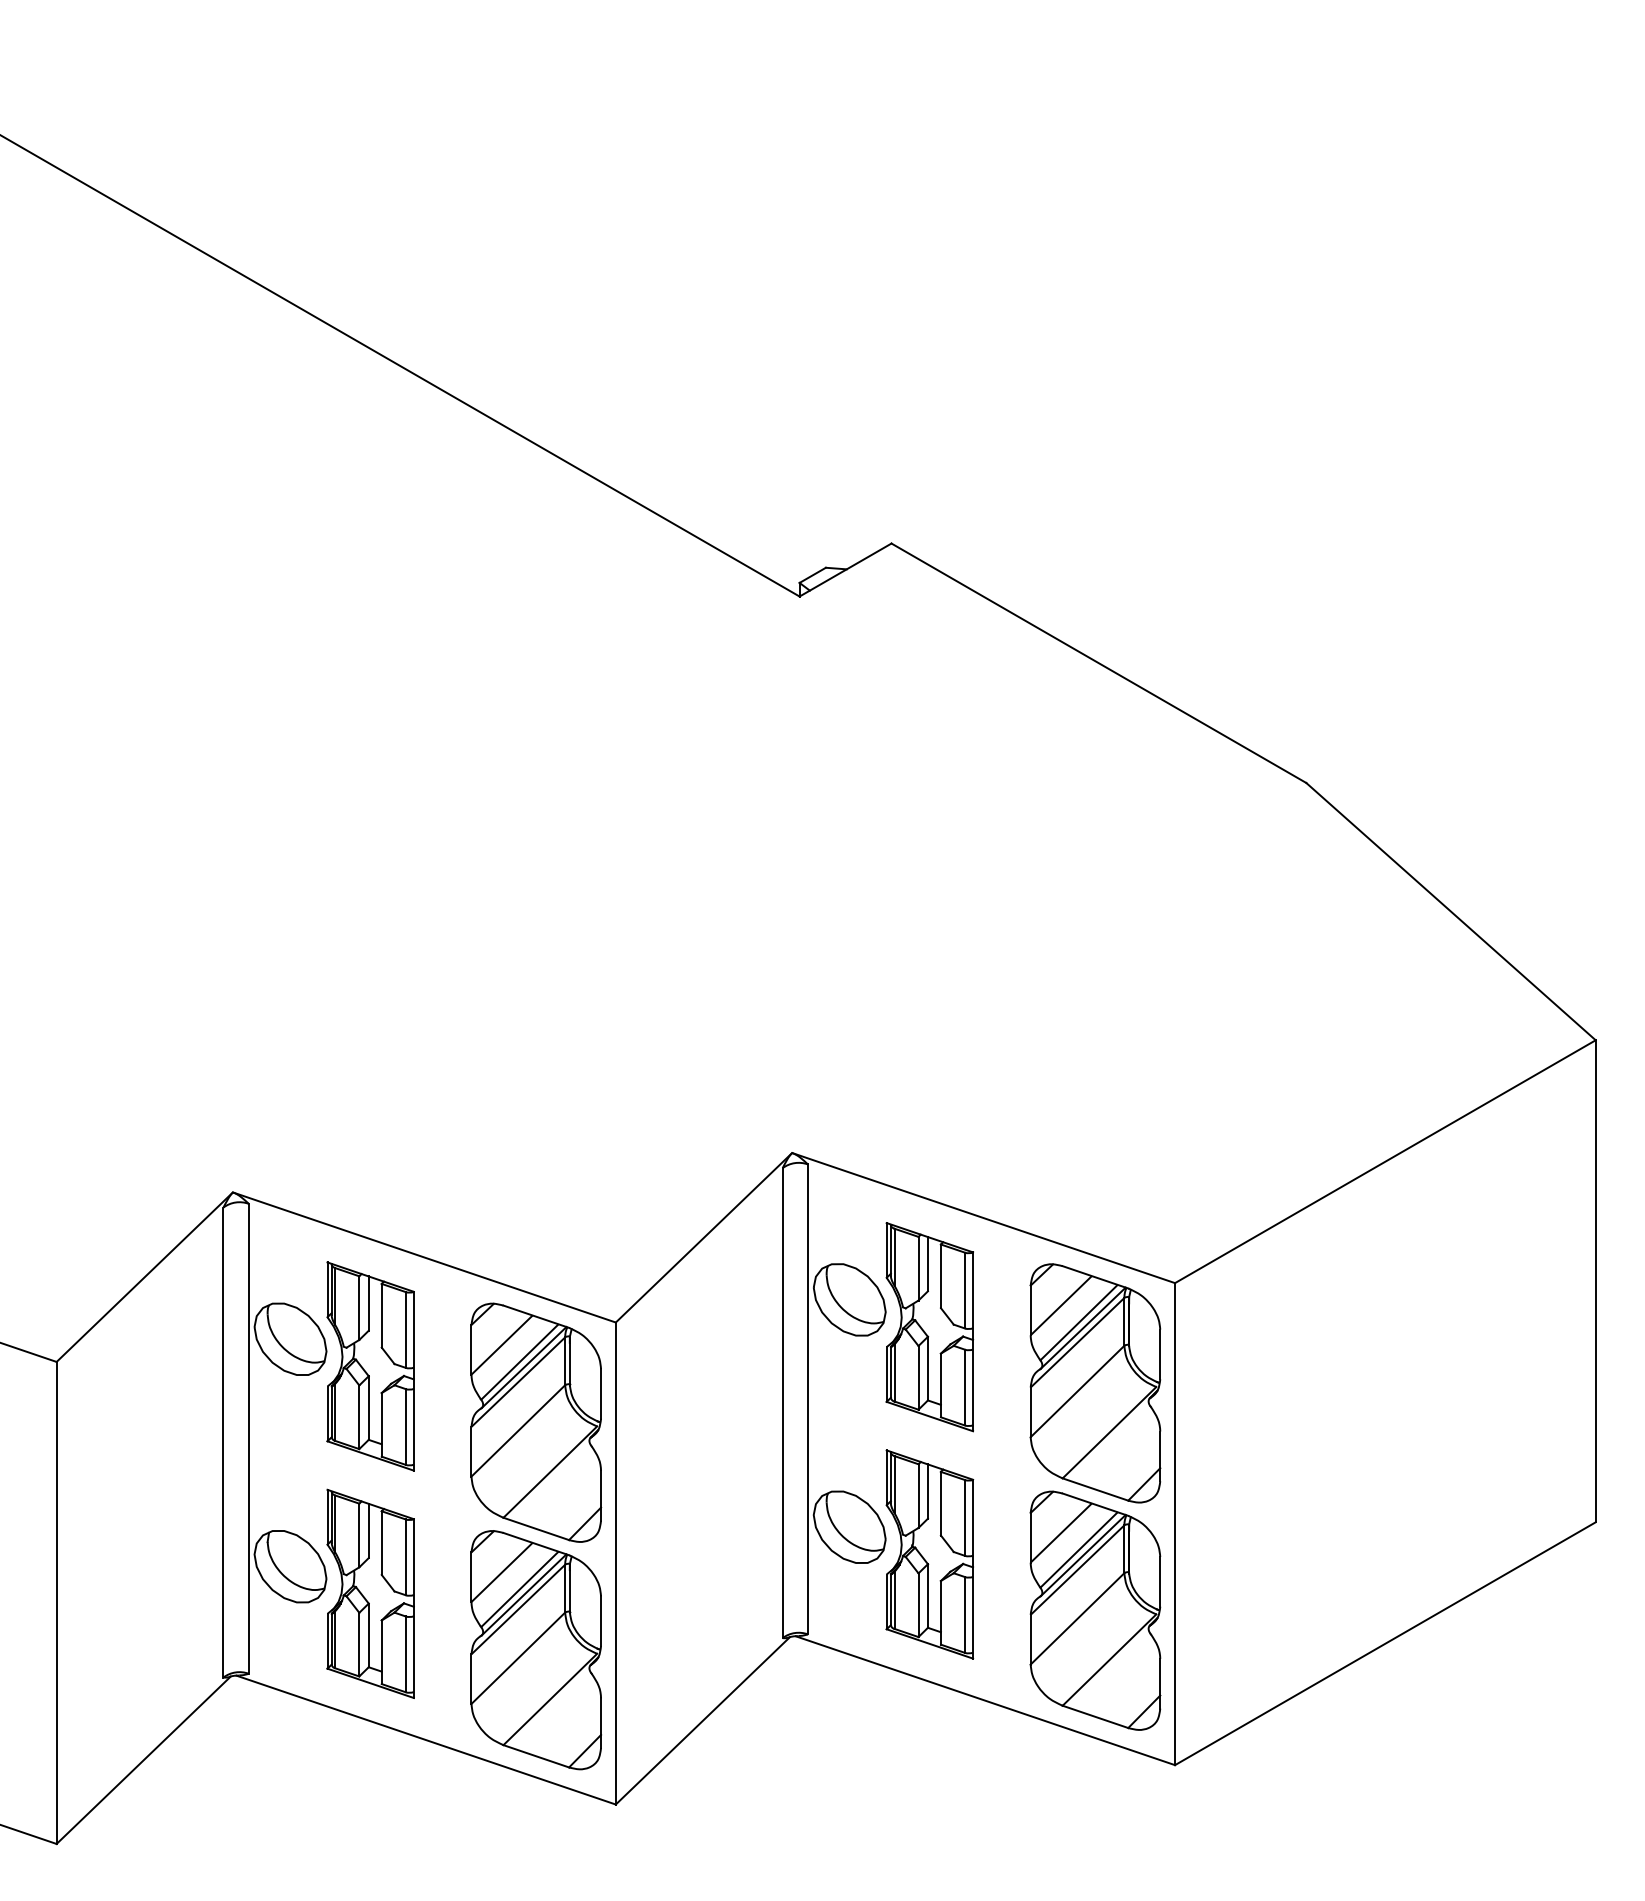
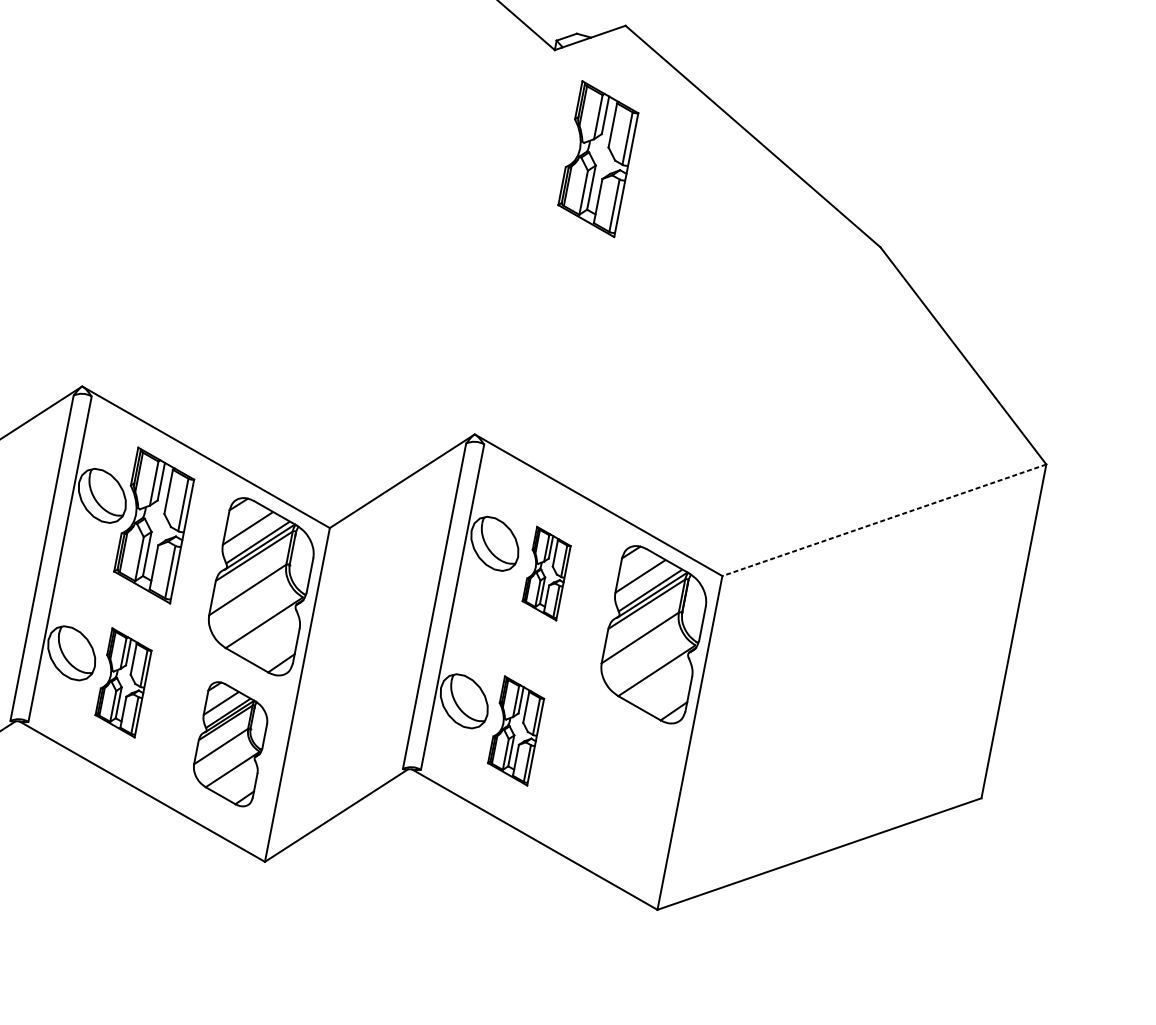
part: (889, 736) -> (598, 159), added
line: (1385, 1161) -> (884, 520), solid -> dashed
part: (929, 1327) -> (546, 573), size x0.6
part: (929, 1554) -> (515, 730), size x0.7
part: (370, 1593) -> (123, 682), size x0.7
part: (1095, 1610) -> (623, 792), removed
part: (535, 1650) -> (230, 744), size x0.7

